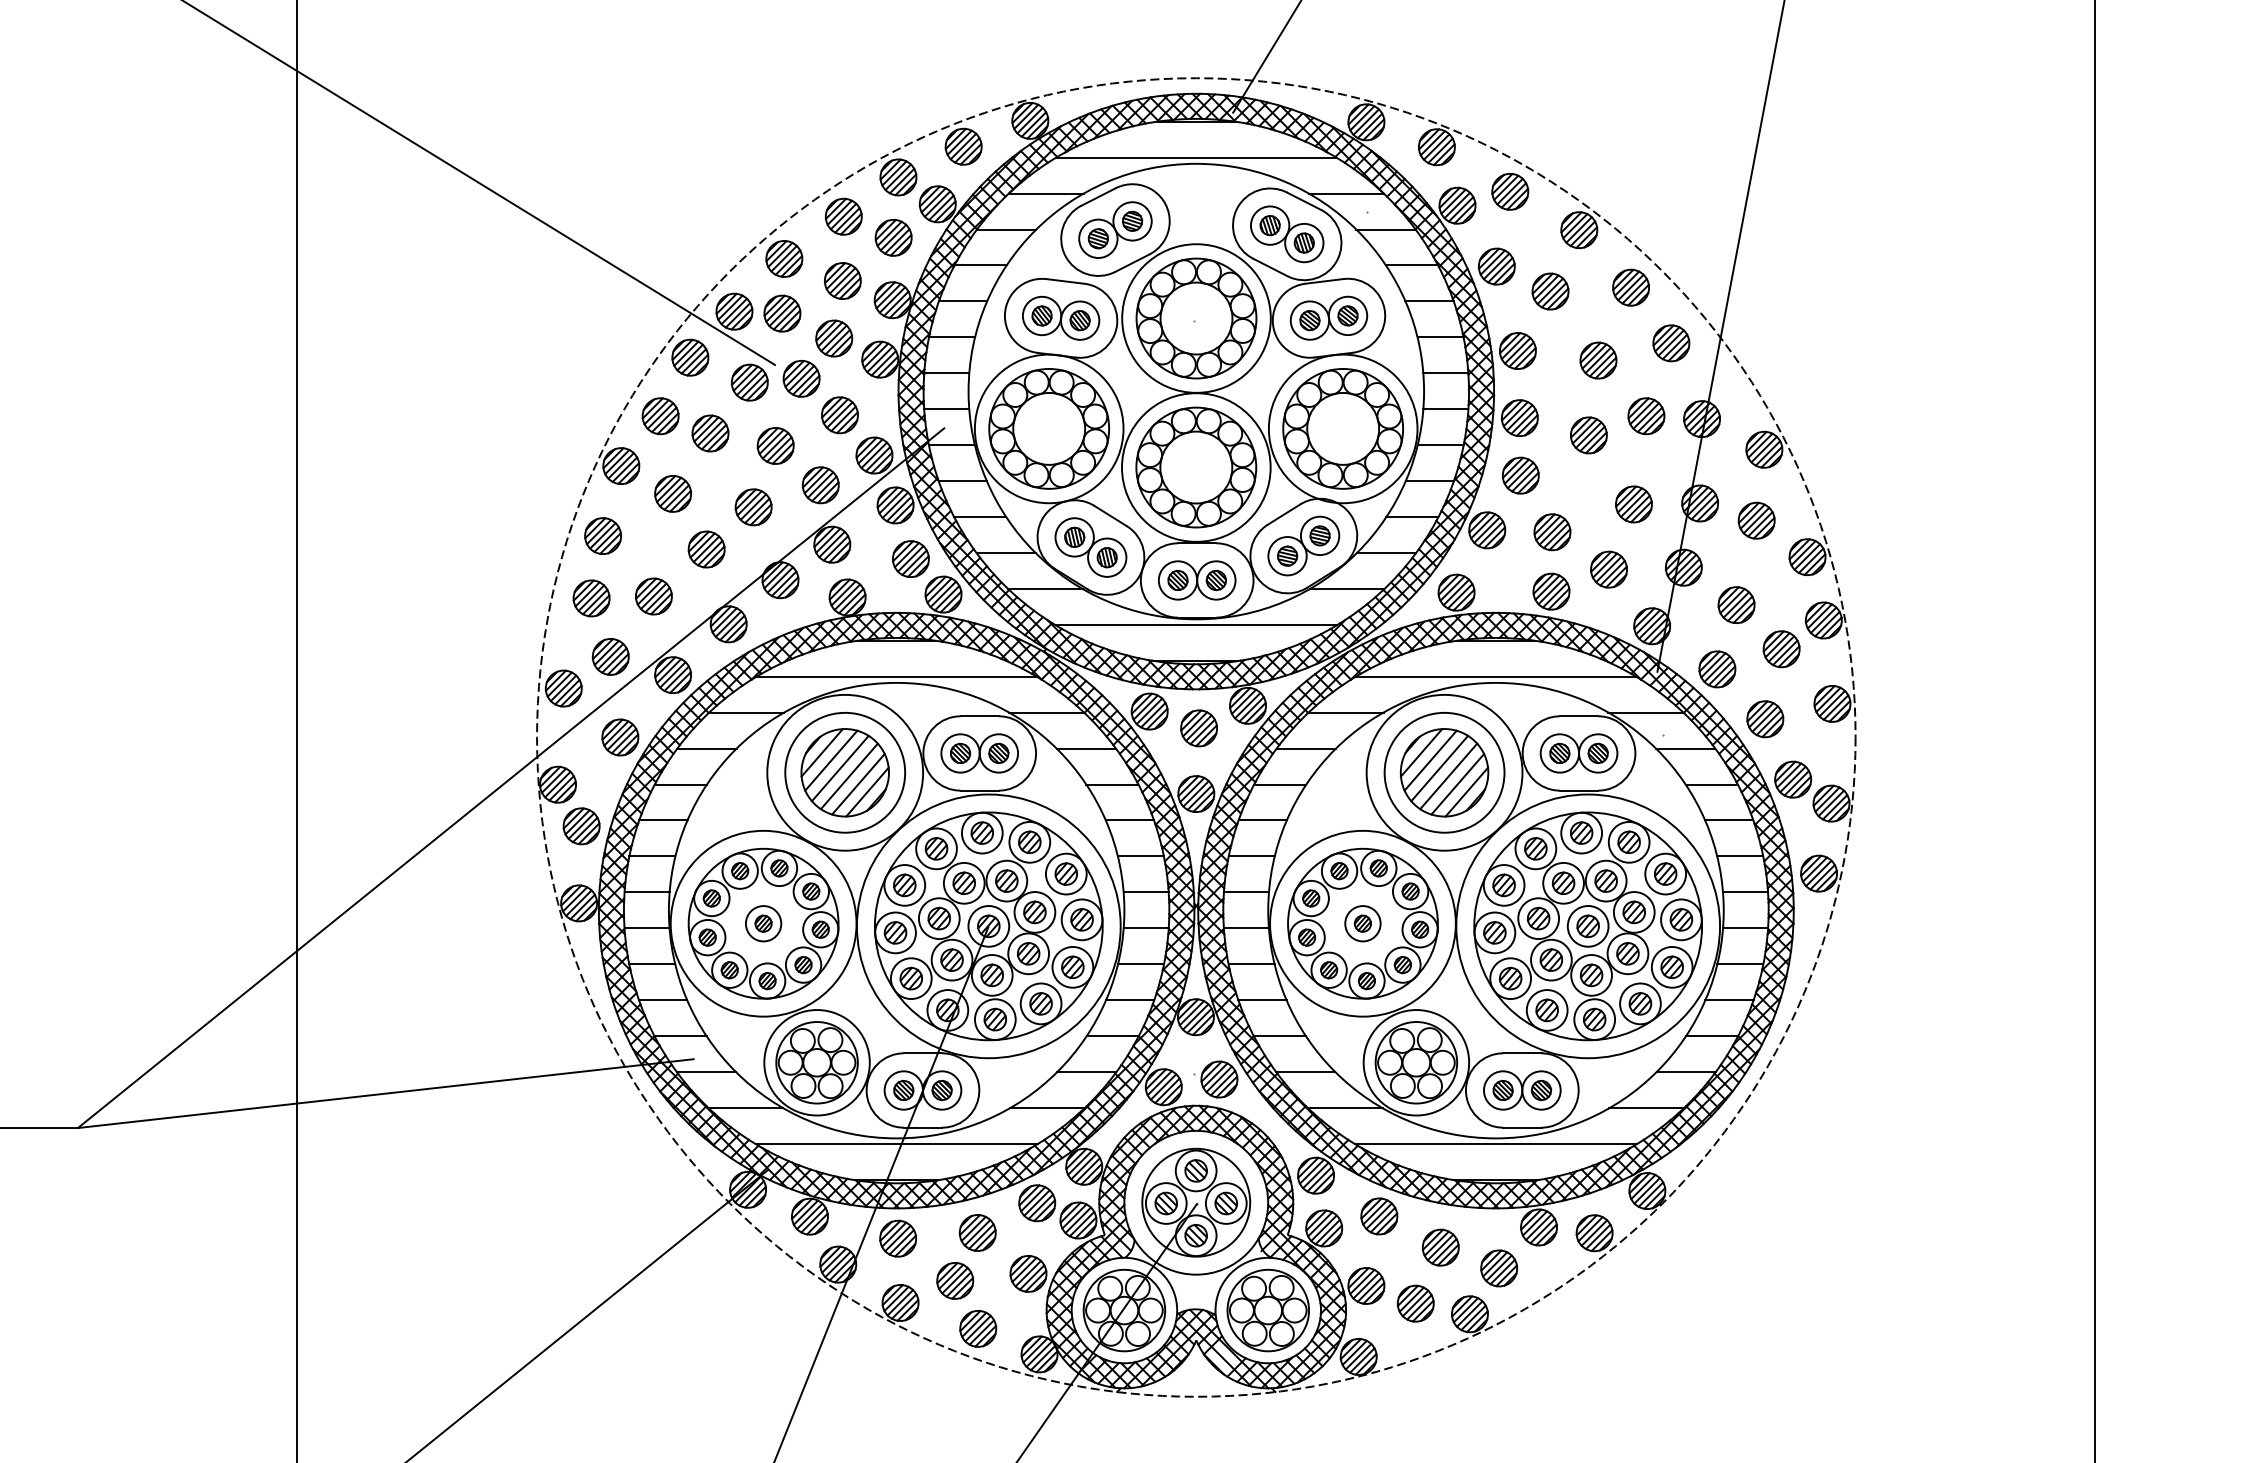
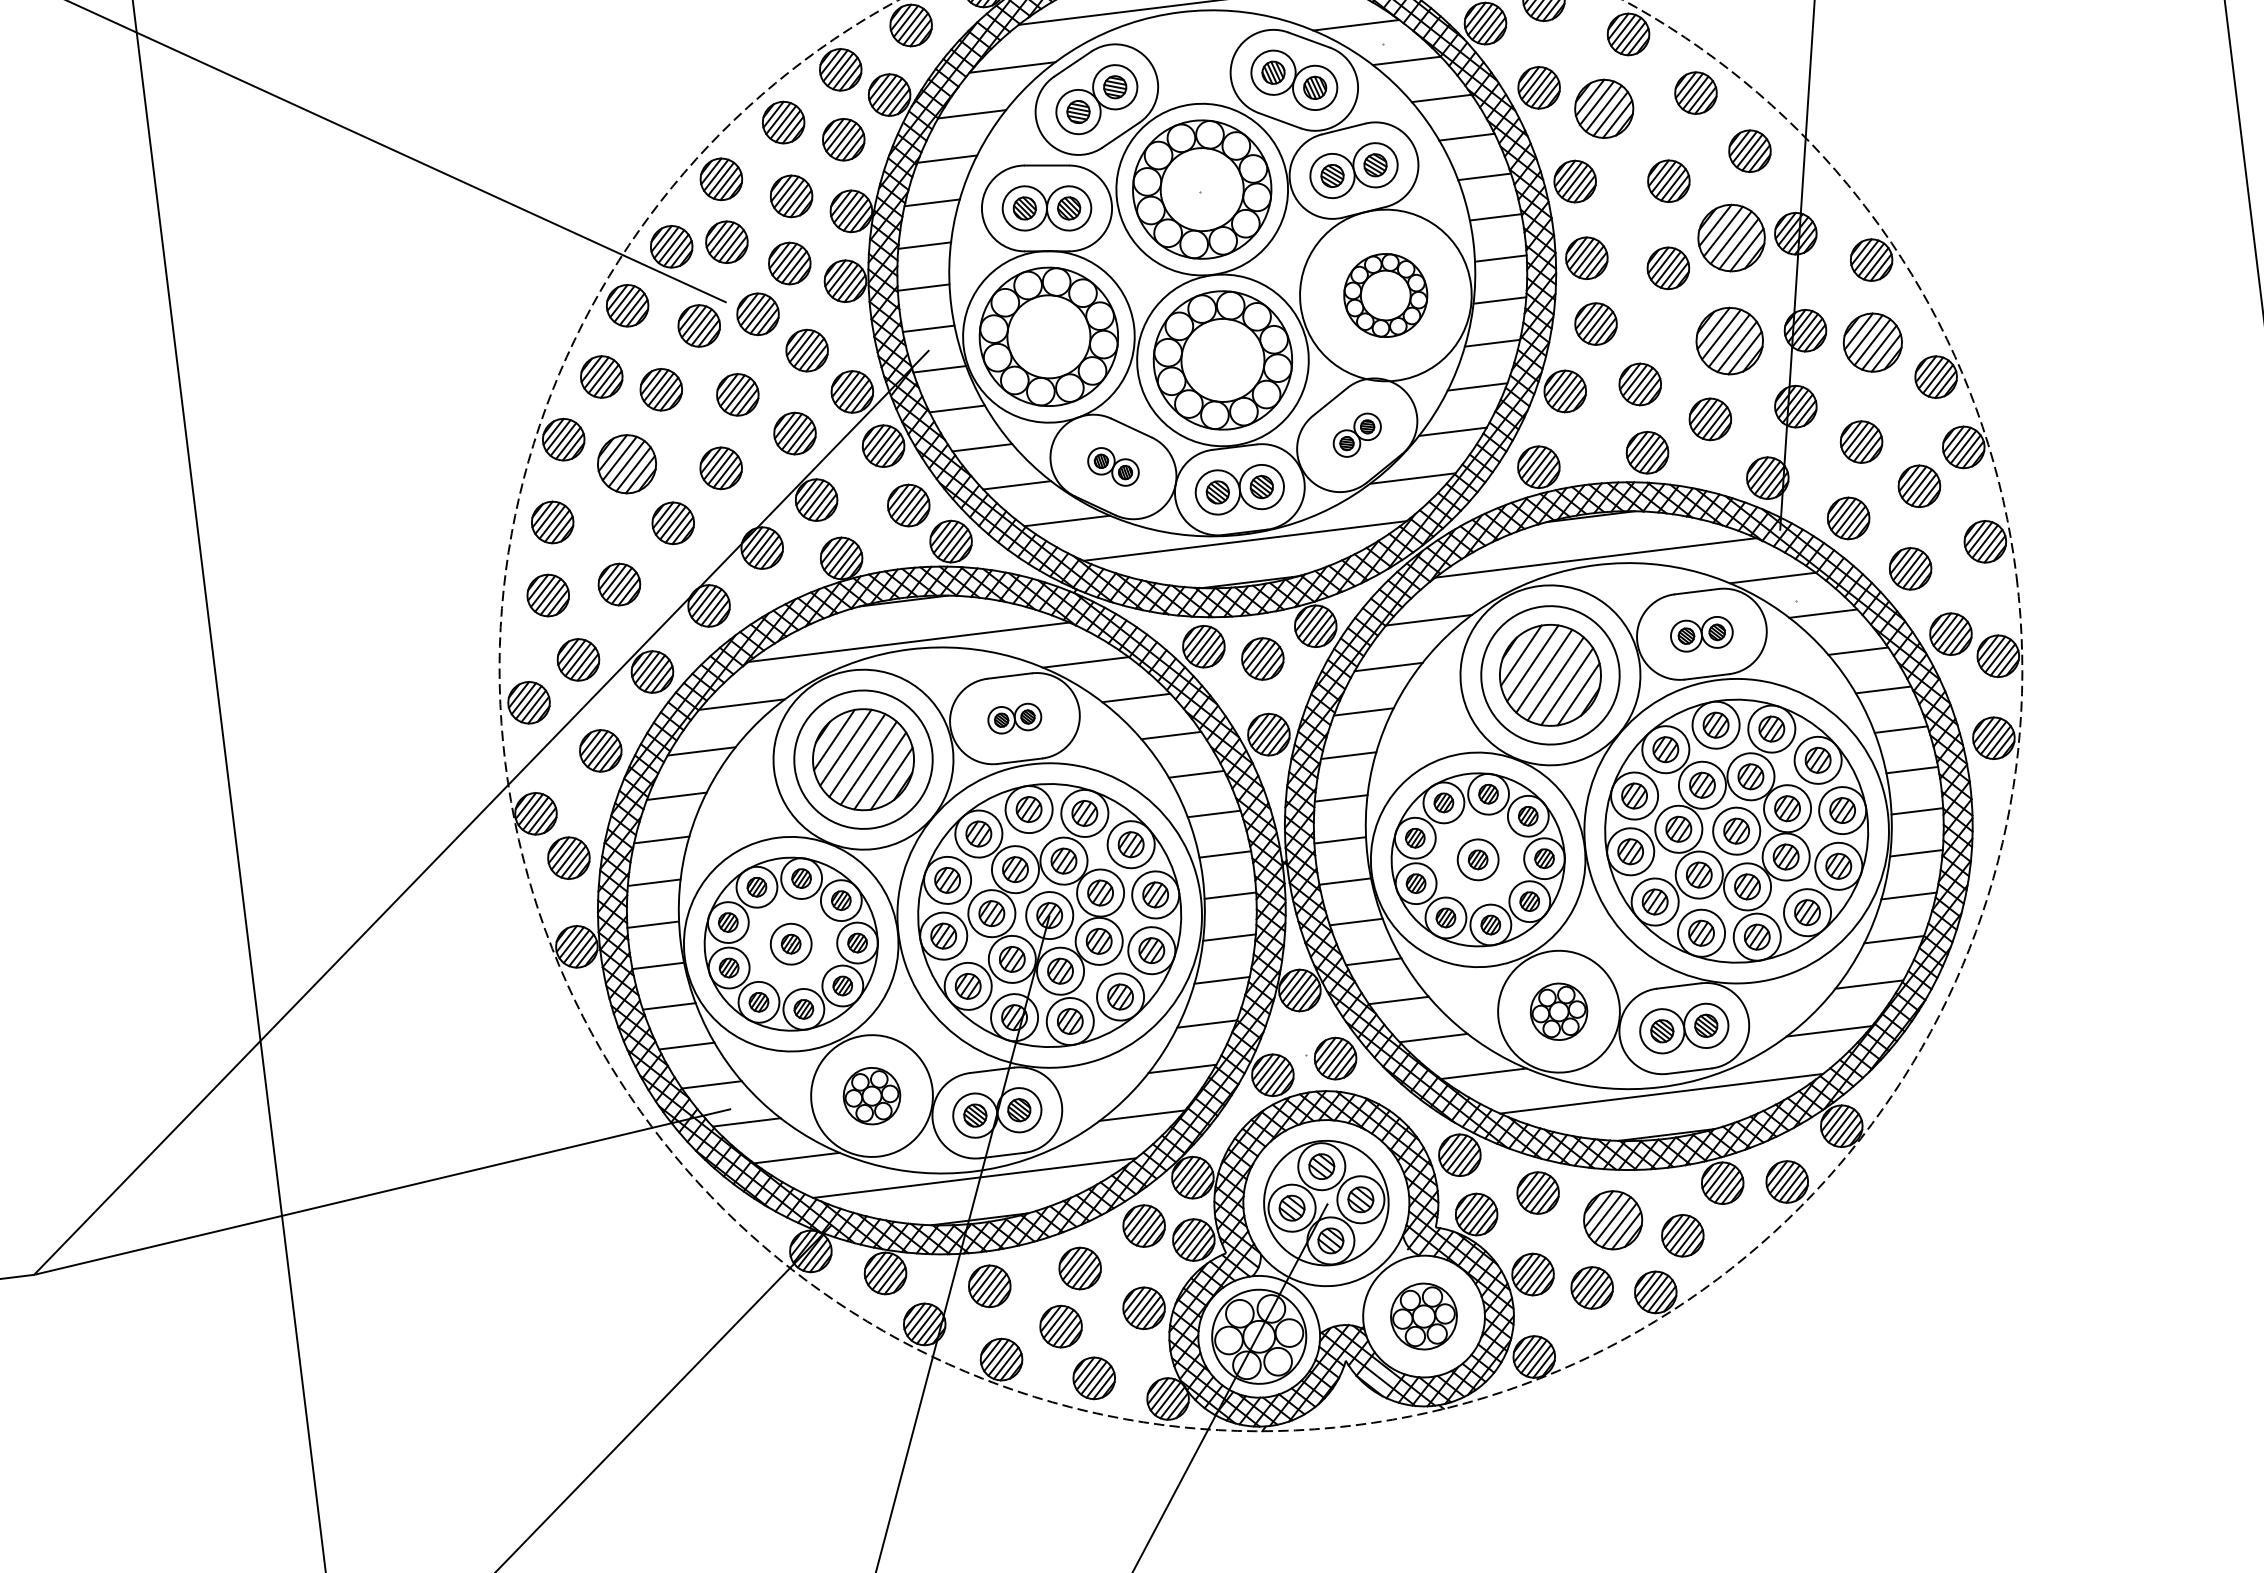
part: (1550, 291) -> (1604, 108), size x1.4
part: (1646, 416) -> (1731, 238), size x1.6
part: (1342, 428) -> (1385, 295), size x0.6
part: (672, 493) -> (626, 463), size x1.4
part: (1633, 504) -> (1729, 341), size x1.6
part: (1756, 520) -> (1872, 342), size x1.4
part: (1303, 545) -> (1356, 434), size x0.6
part: (1090, 547) -> (1112, 466), size x0.6
part: (979, 753) -> (1014, 718), size x0.6
part: (1578, 753) -> (1701, 634), size x0.7
part: (816, 1062) -> (871, 1095), size x0.6
part: (1416, 1062) -> (1559, 1011), size x0.6
part: (1440, 1247) -> (1612, 1220), size x1.4
part: (1267, 1310) -> (1423, 1316), size x0.7

